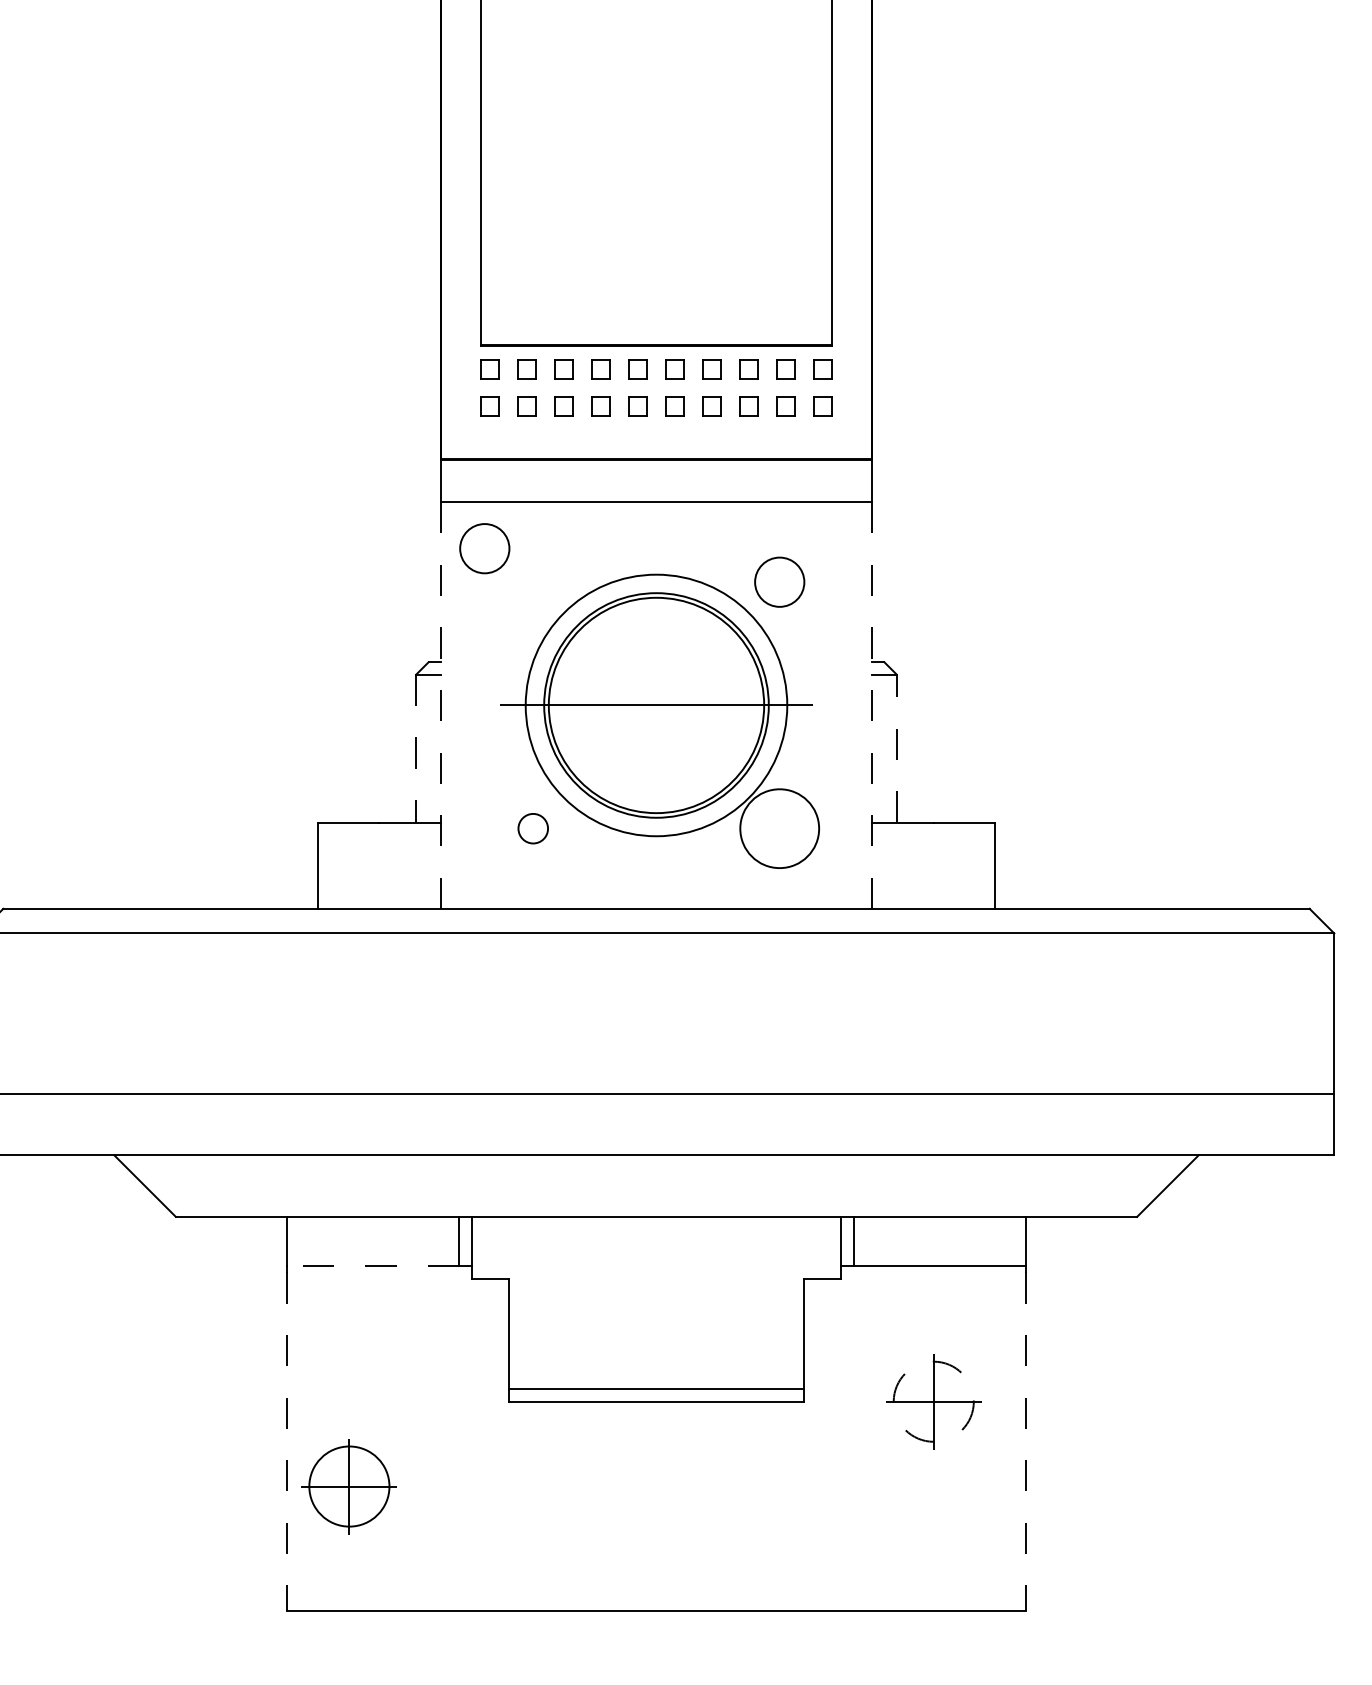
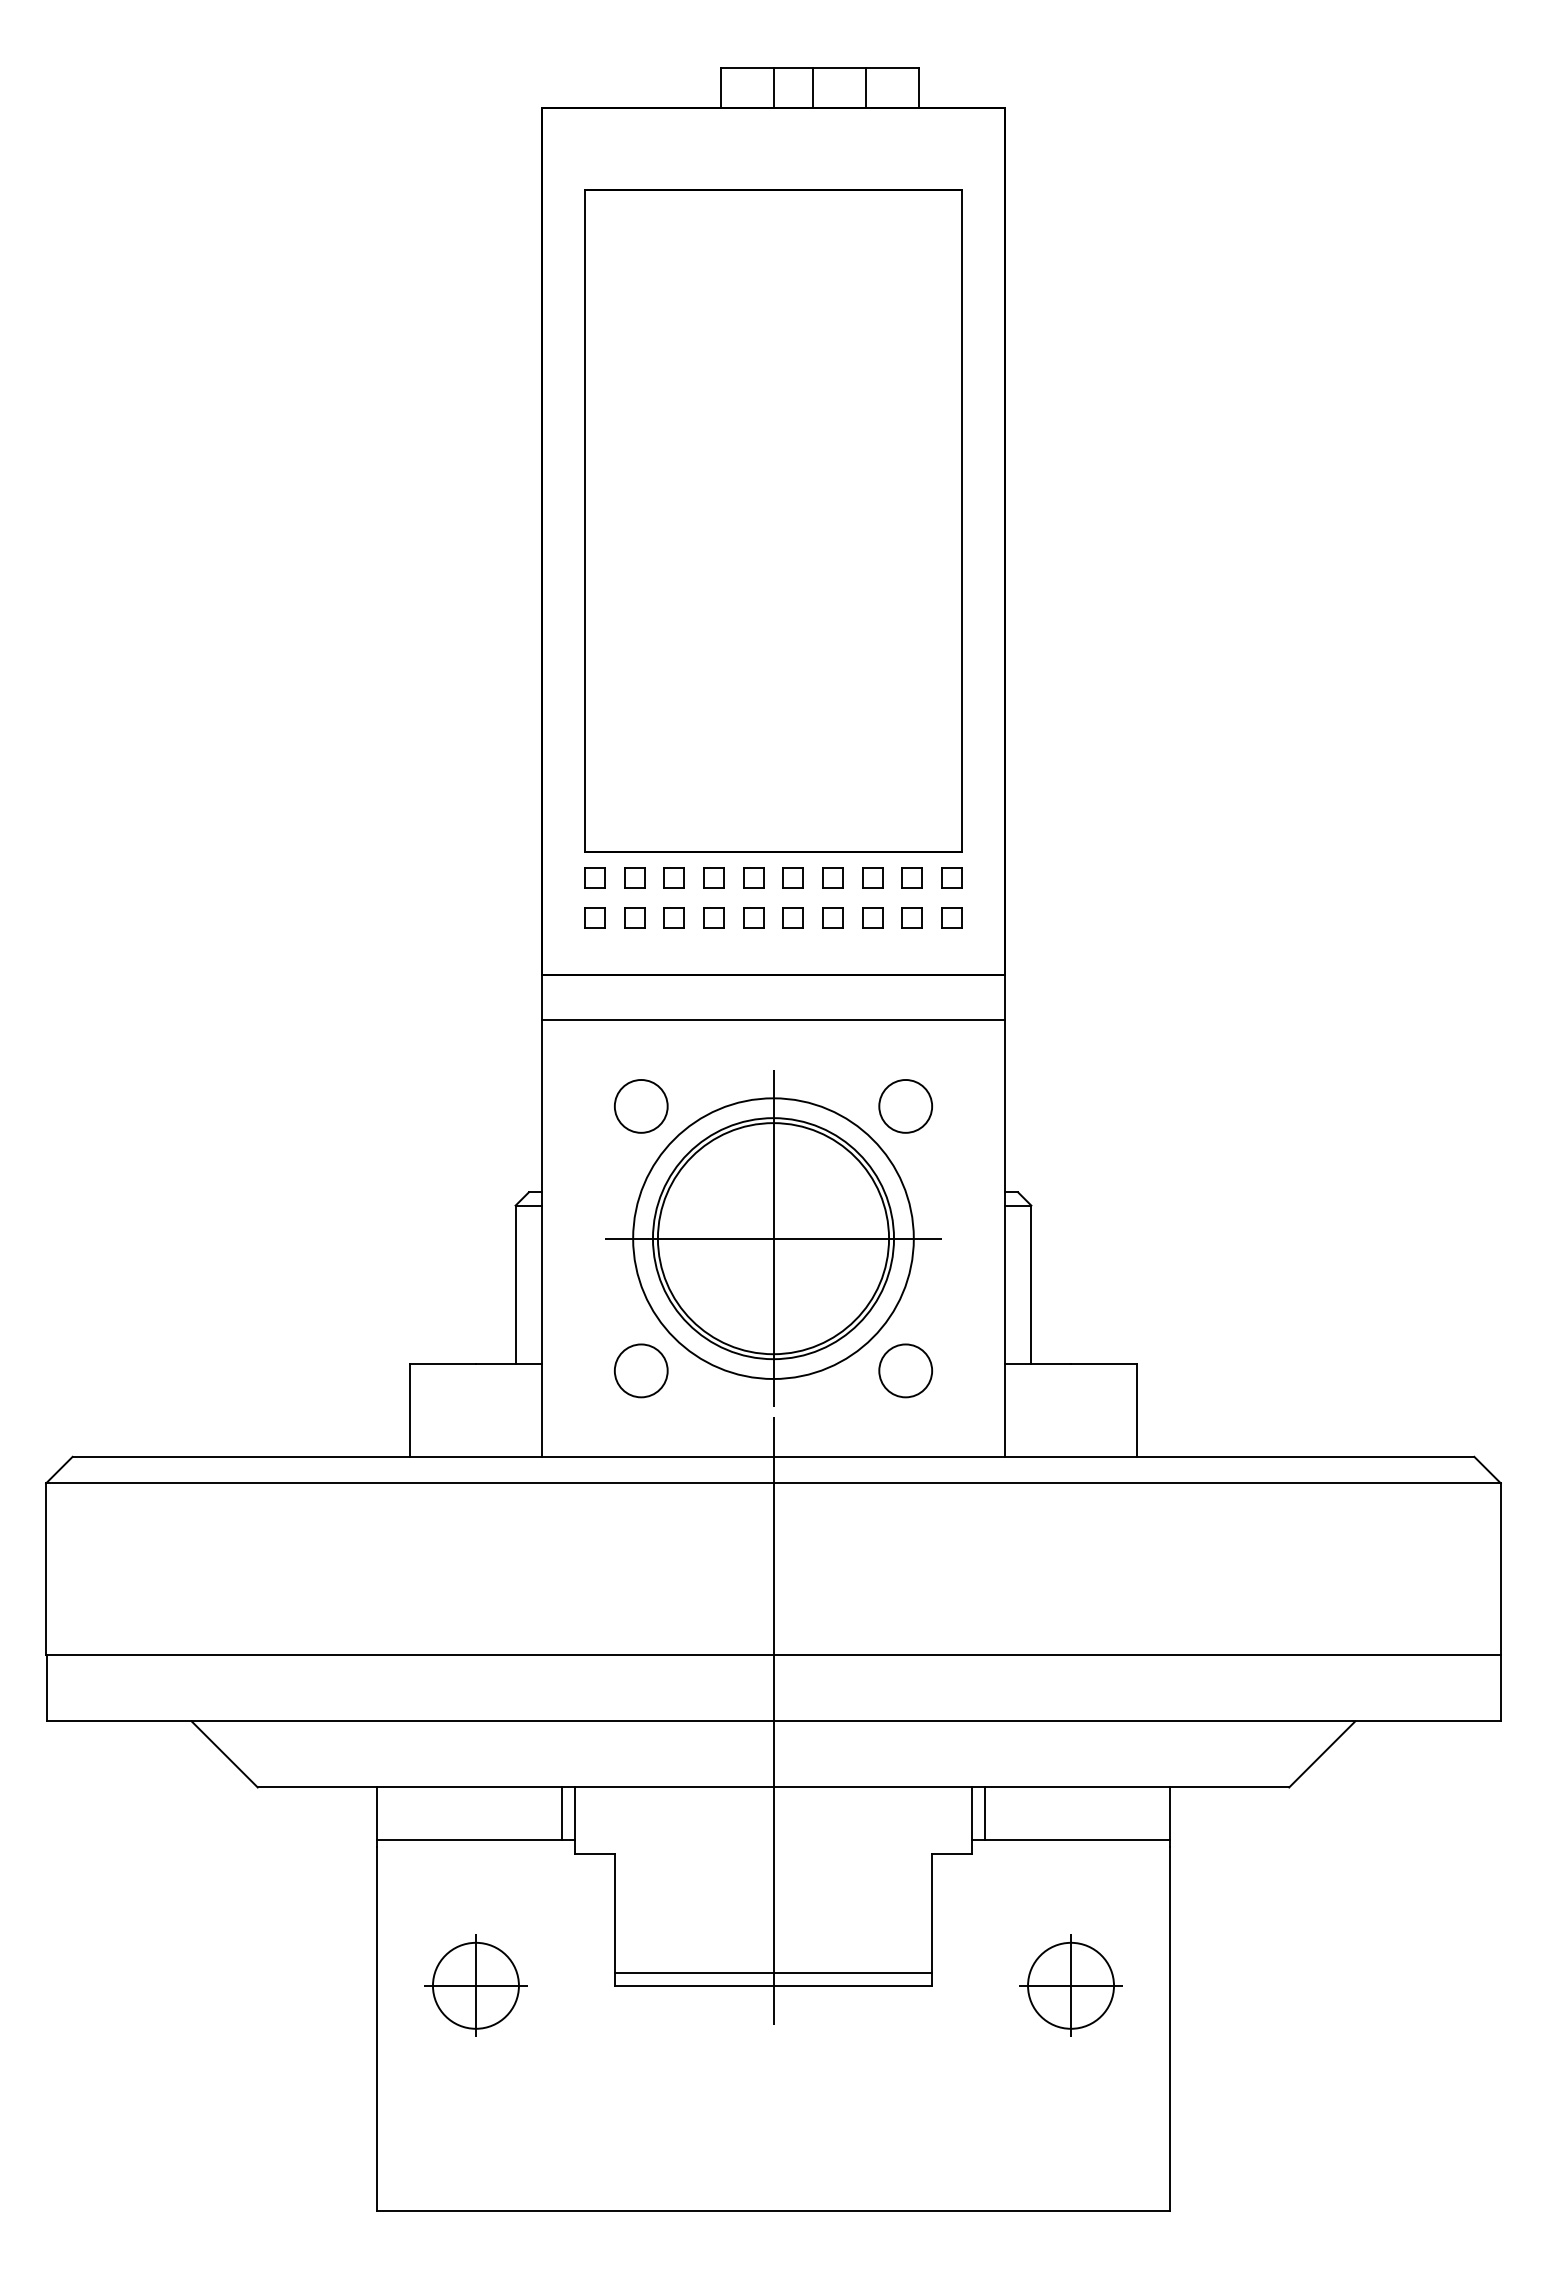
circle: (484, 548) -> (640, 1106), moved
line: (656, 705) -> (773, 1238), added
line: (441, 706) -> (542, 1239), dashed -> solid
line: (871, 706) -> (1004, 1239), dashed -> solid
line: (896, 748) -> (1031, 1284), dashed -> solid
line: (416, 749) -> (515, 1285), dashed -> solid
circle: (532, 828) -> (640, 1370), size x1.67
circle: (779, 828) -> (905, 1370), size x0.62
line: (656, 1155) -> (773, 1721), added
line: (373, 1266) -> (469, 1840), dashed -> solid
circle: (934, 1401) -> (1071, 1985), dashed -> solid
line: (286, 1441) -> (376, 2028), dashed -> solid
line: (1026, 1441) -> (1170, 2028), dashed -> solid
part: (348, 1486) -> (475, 1985), moved

